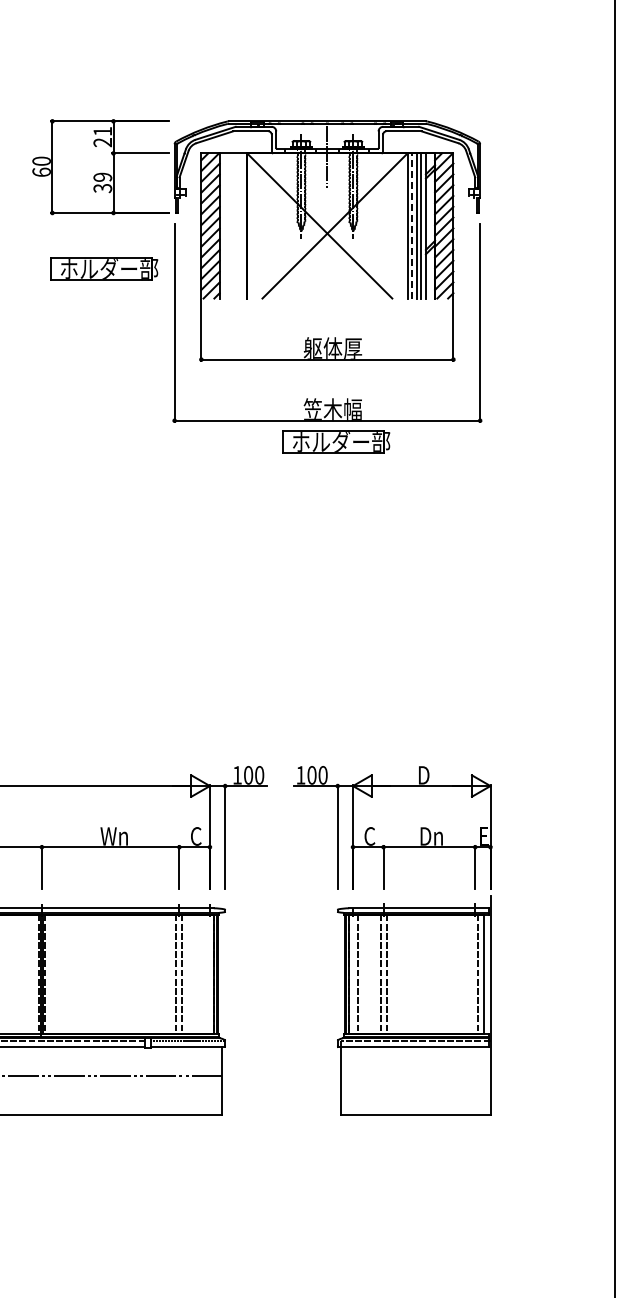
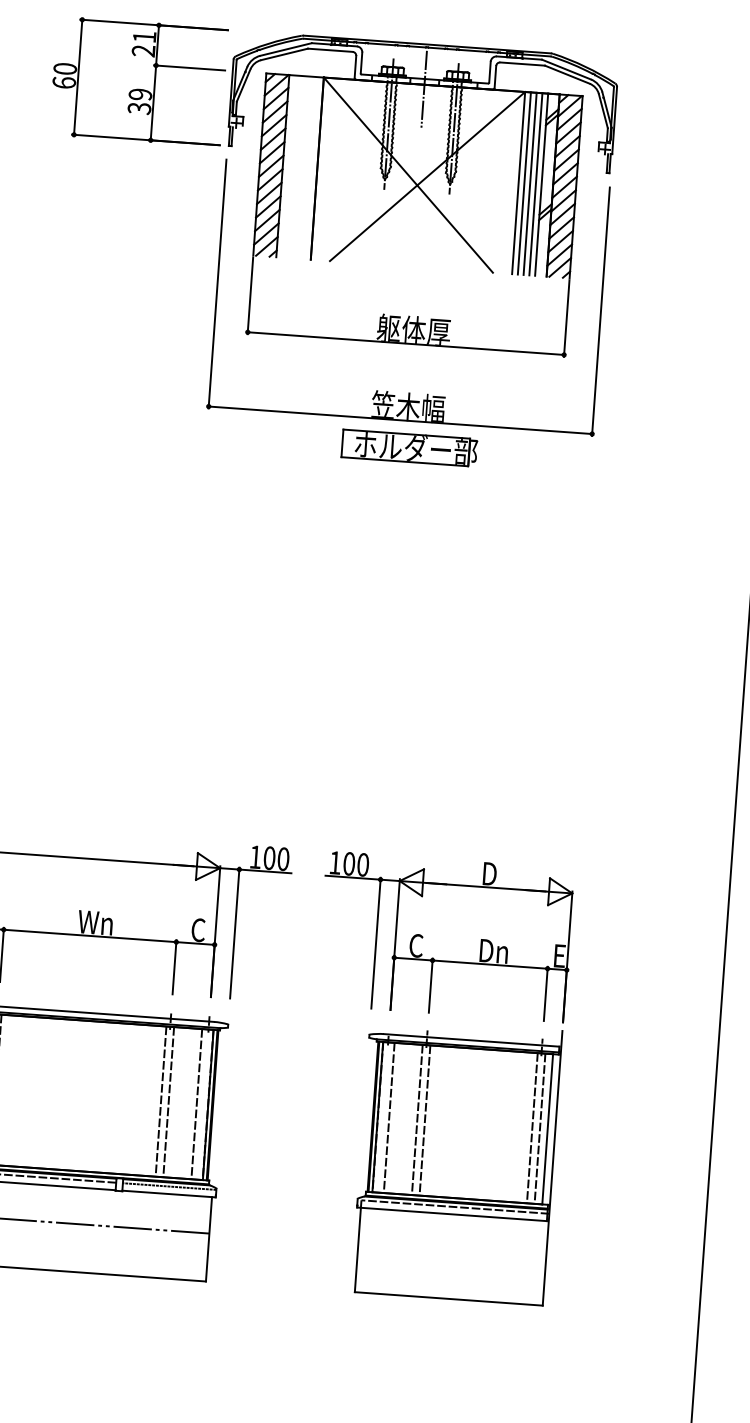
line: (412, 225) -> (524, 182), dashed -> solid
part: (104, 268) -> (134, 209), removed
line: (204, 974) -> (196, 1104), added
line: (472, 974) -> (532, 1128), added

